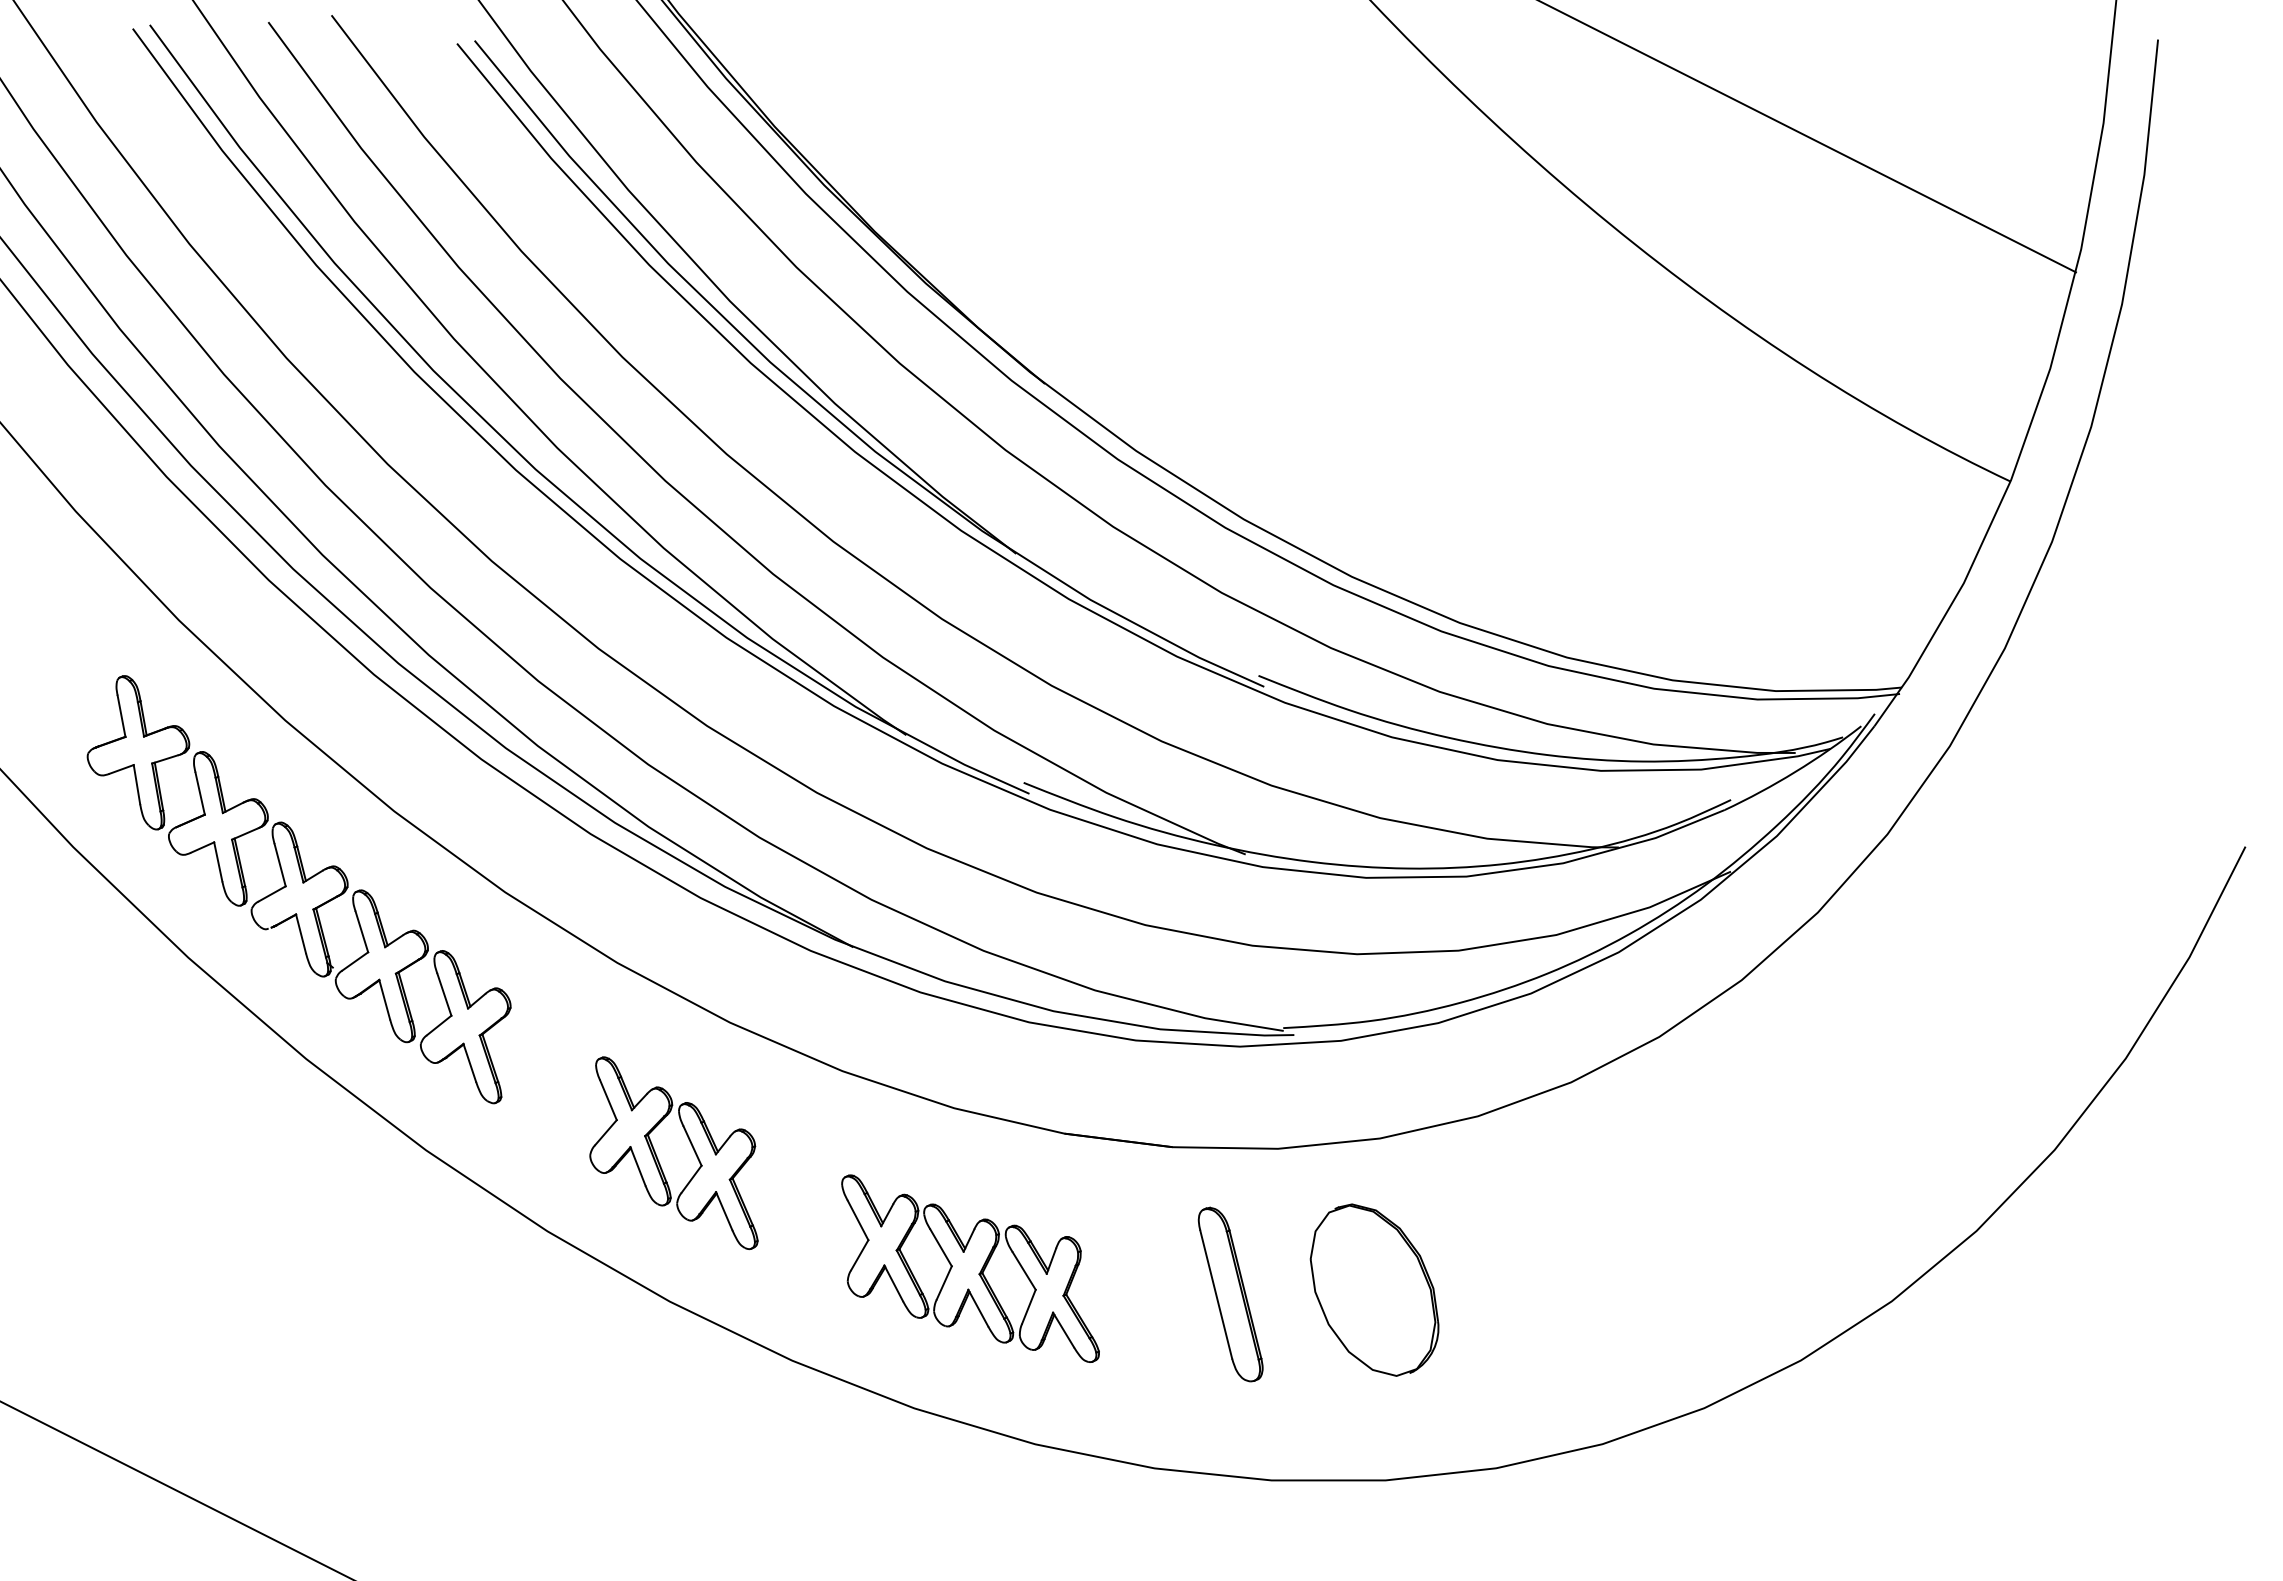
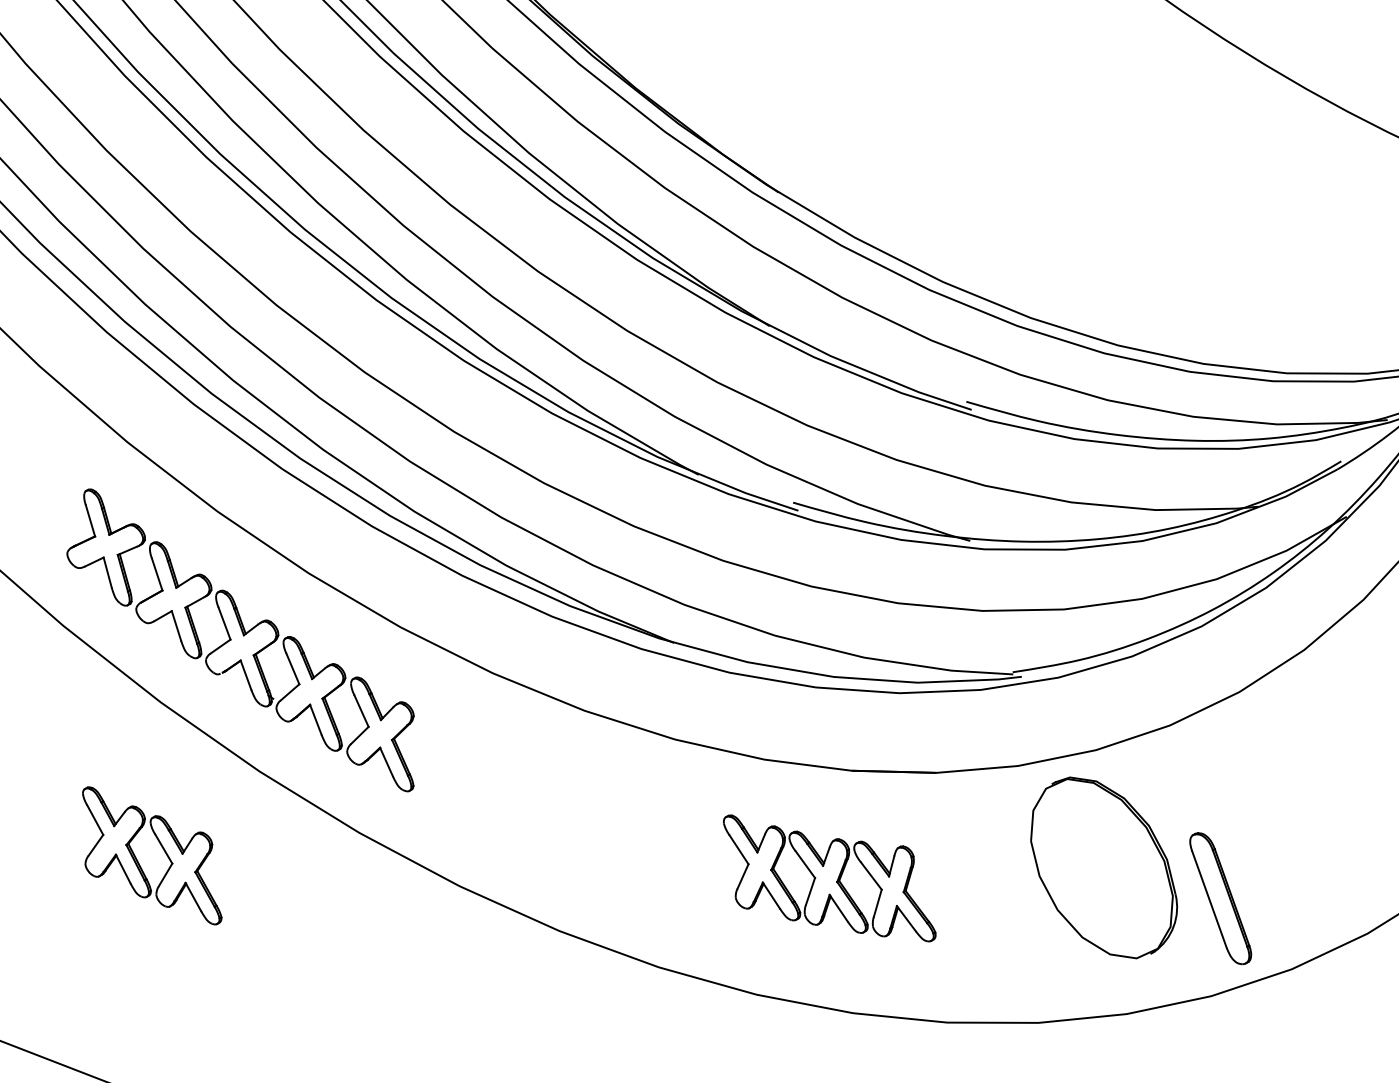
part: (658, 1158) -> (138, 861), moved
part: (970, 1268) -> (829, 878), moved
part: (1374, 1289) -> (1103, 867), size x1.4
part: (1230, 1294) -> (1220, 898), moved

